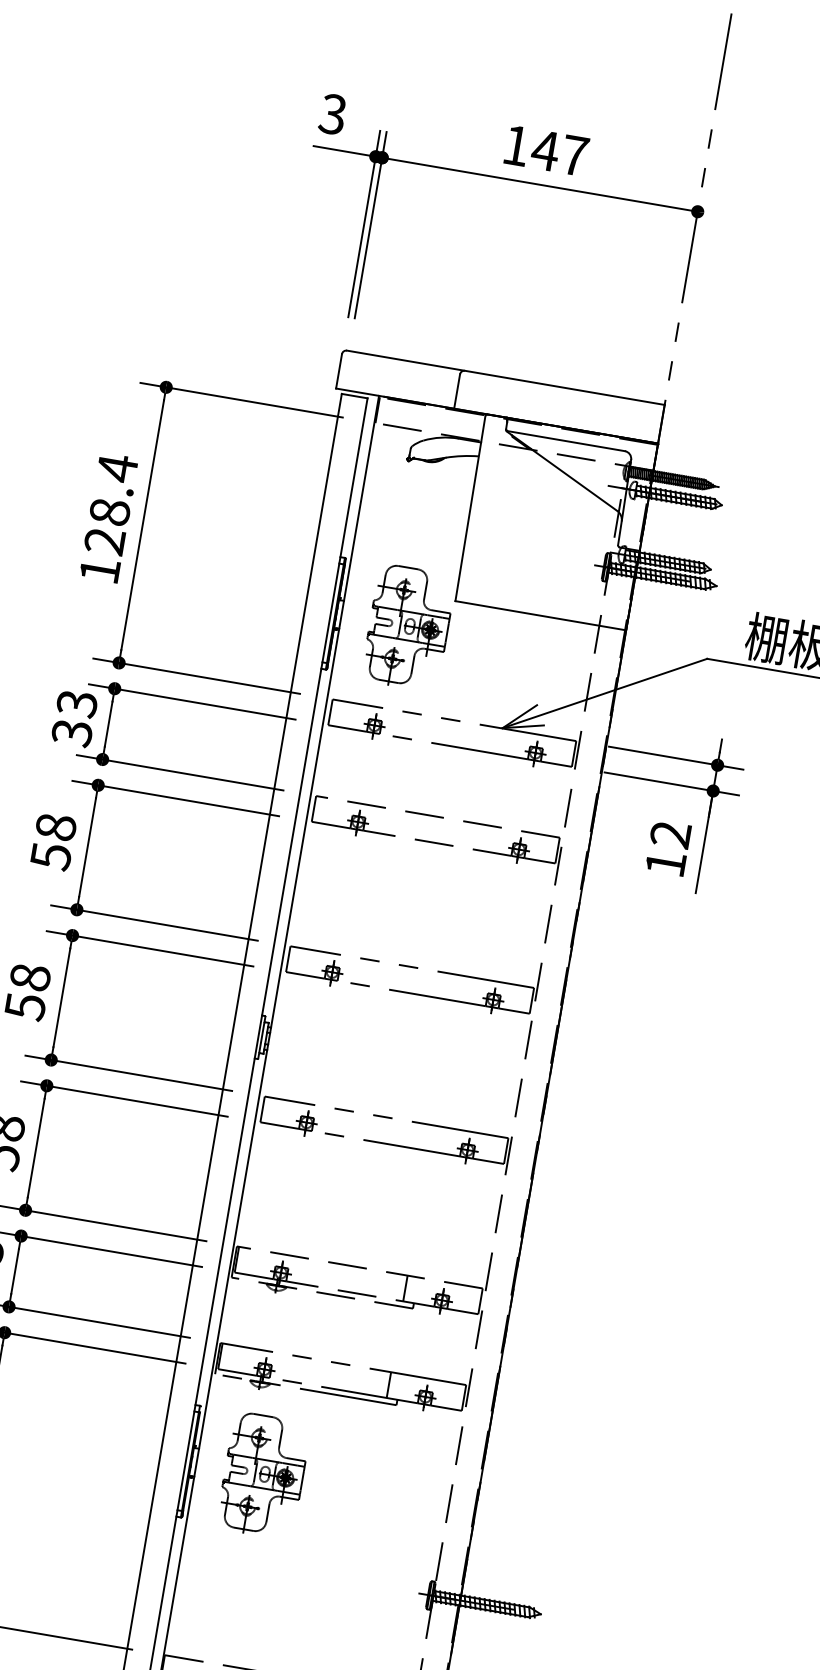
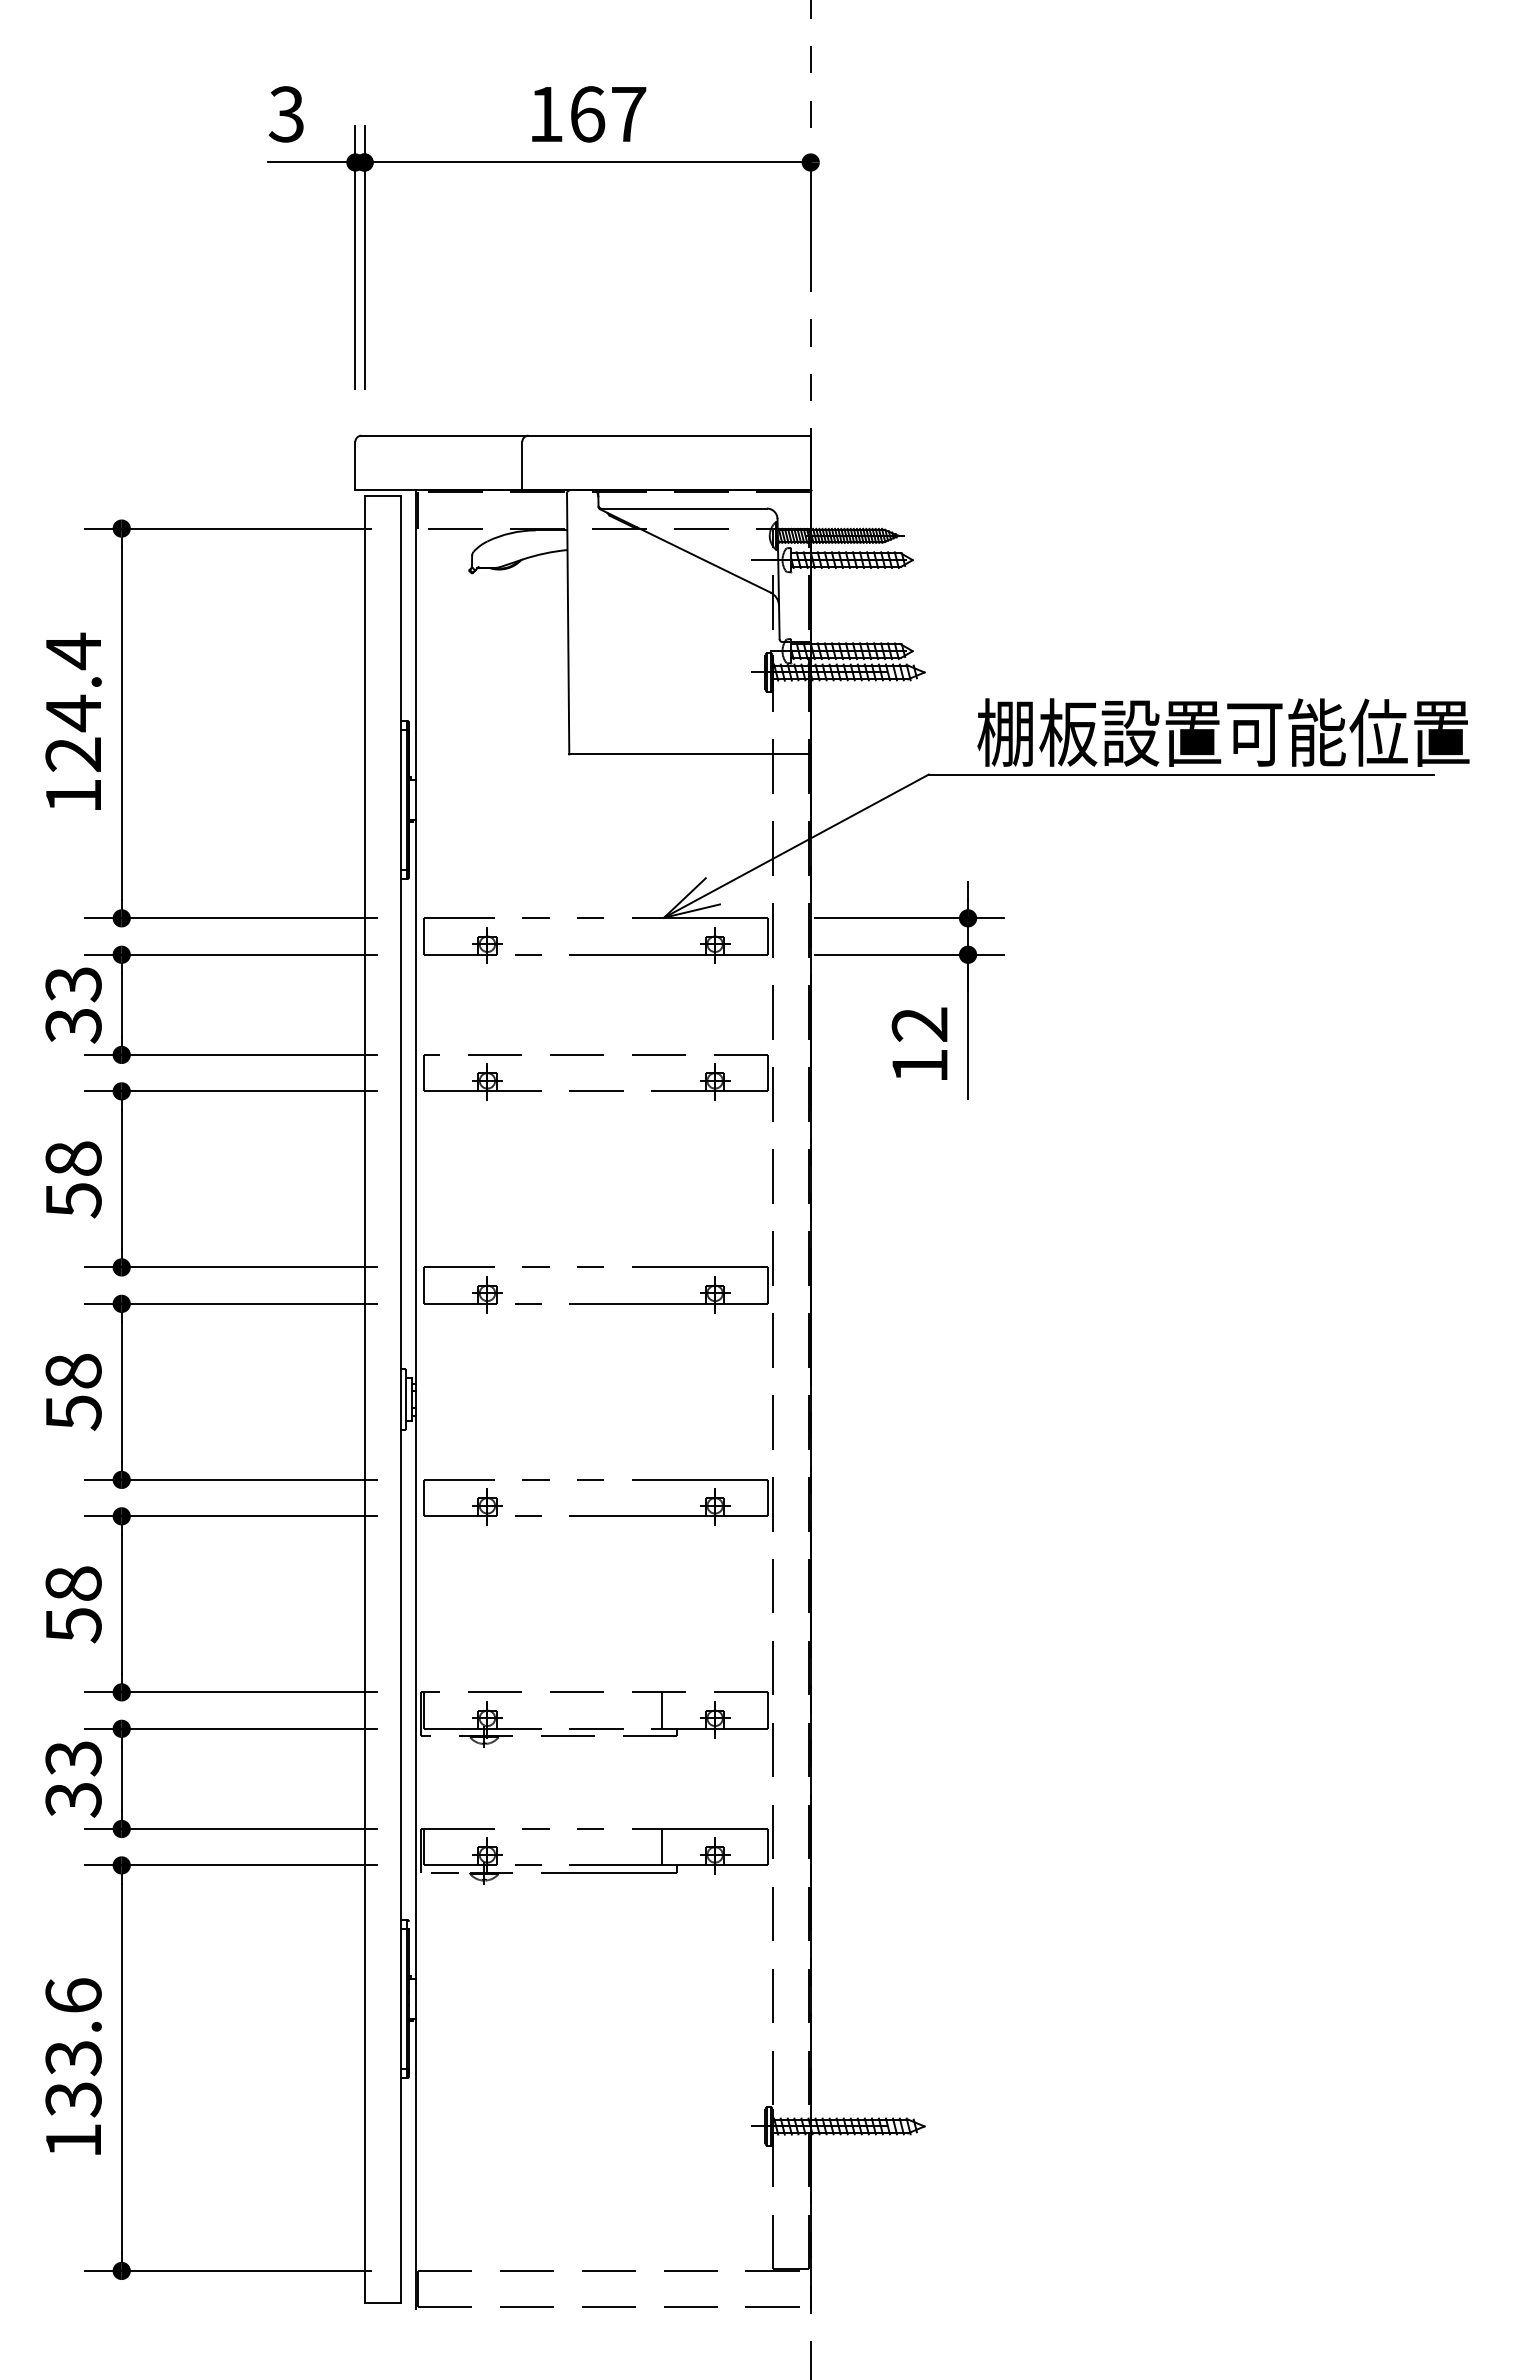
text: (544, 150) -> (586, 114), 147 -> 167
text: (109, 512) -> (73, 713), 128.4 -> 124.4
part: (408, 627) -> (510, 801), removed
part: (263, 1475) -> (510, 2000), removed

